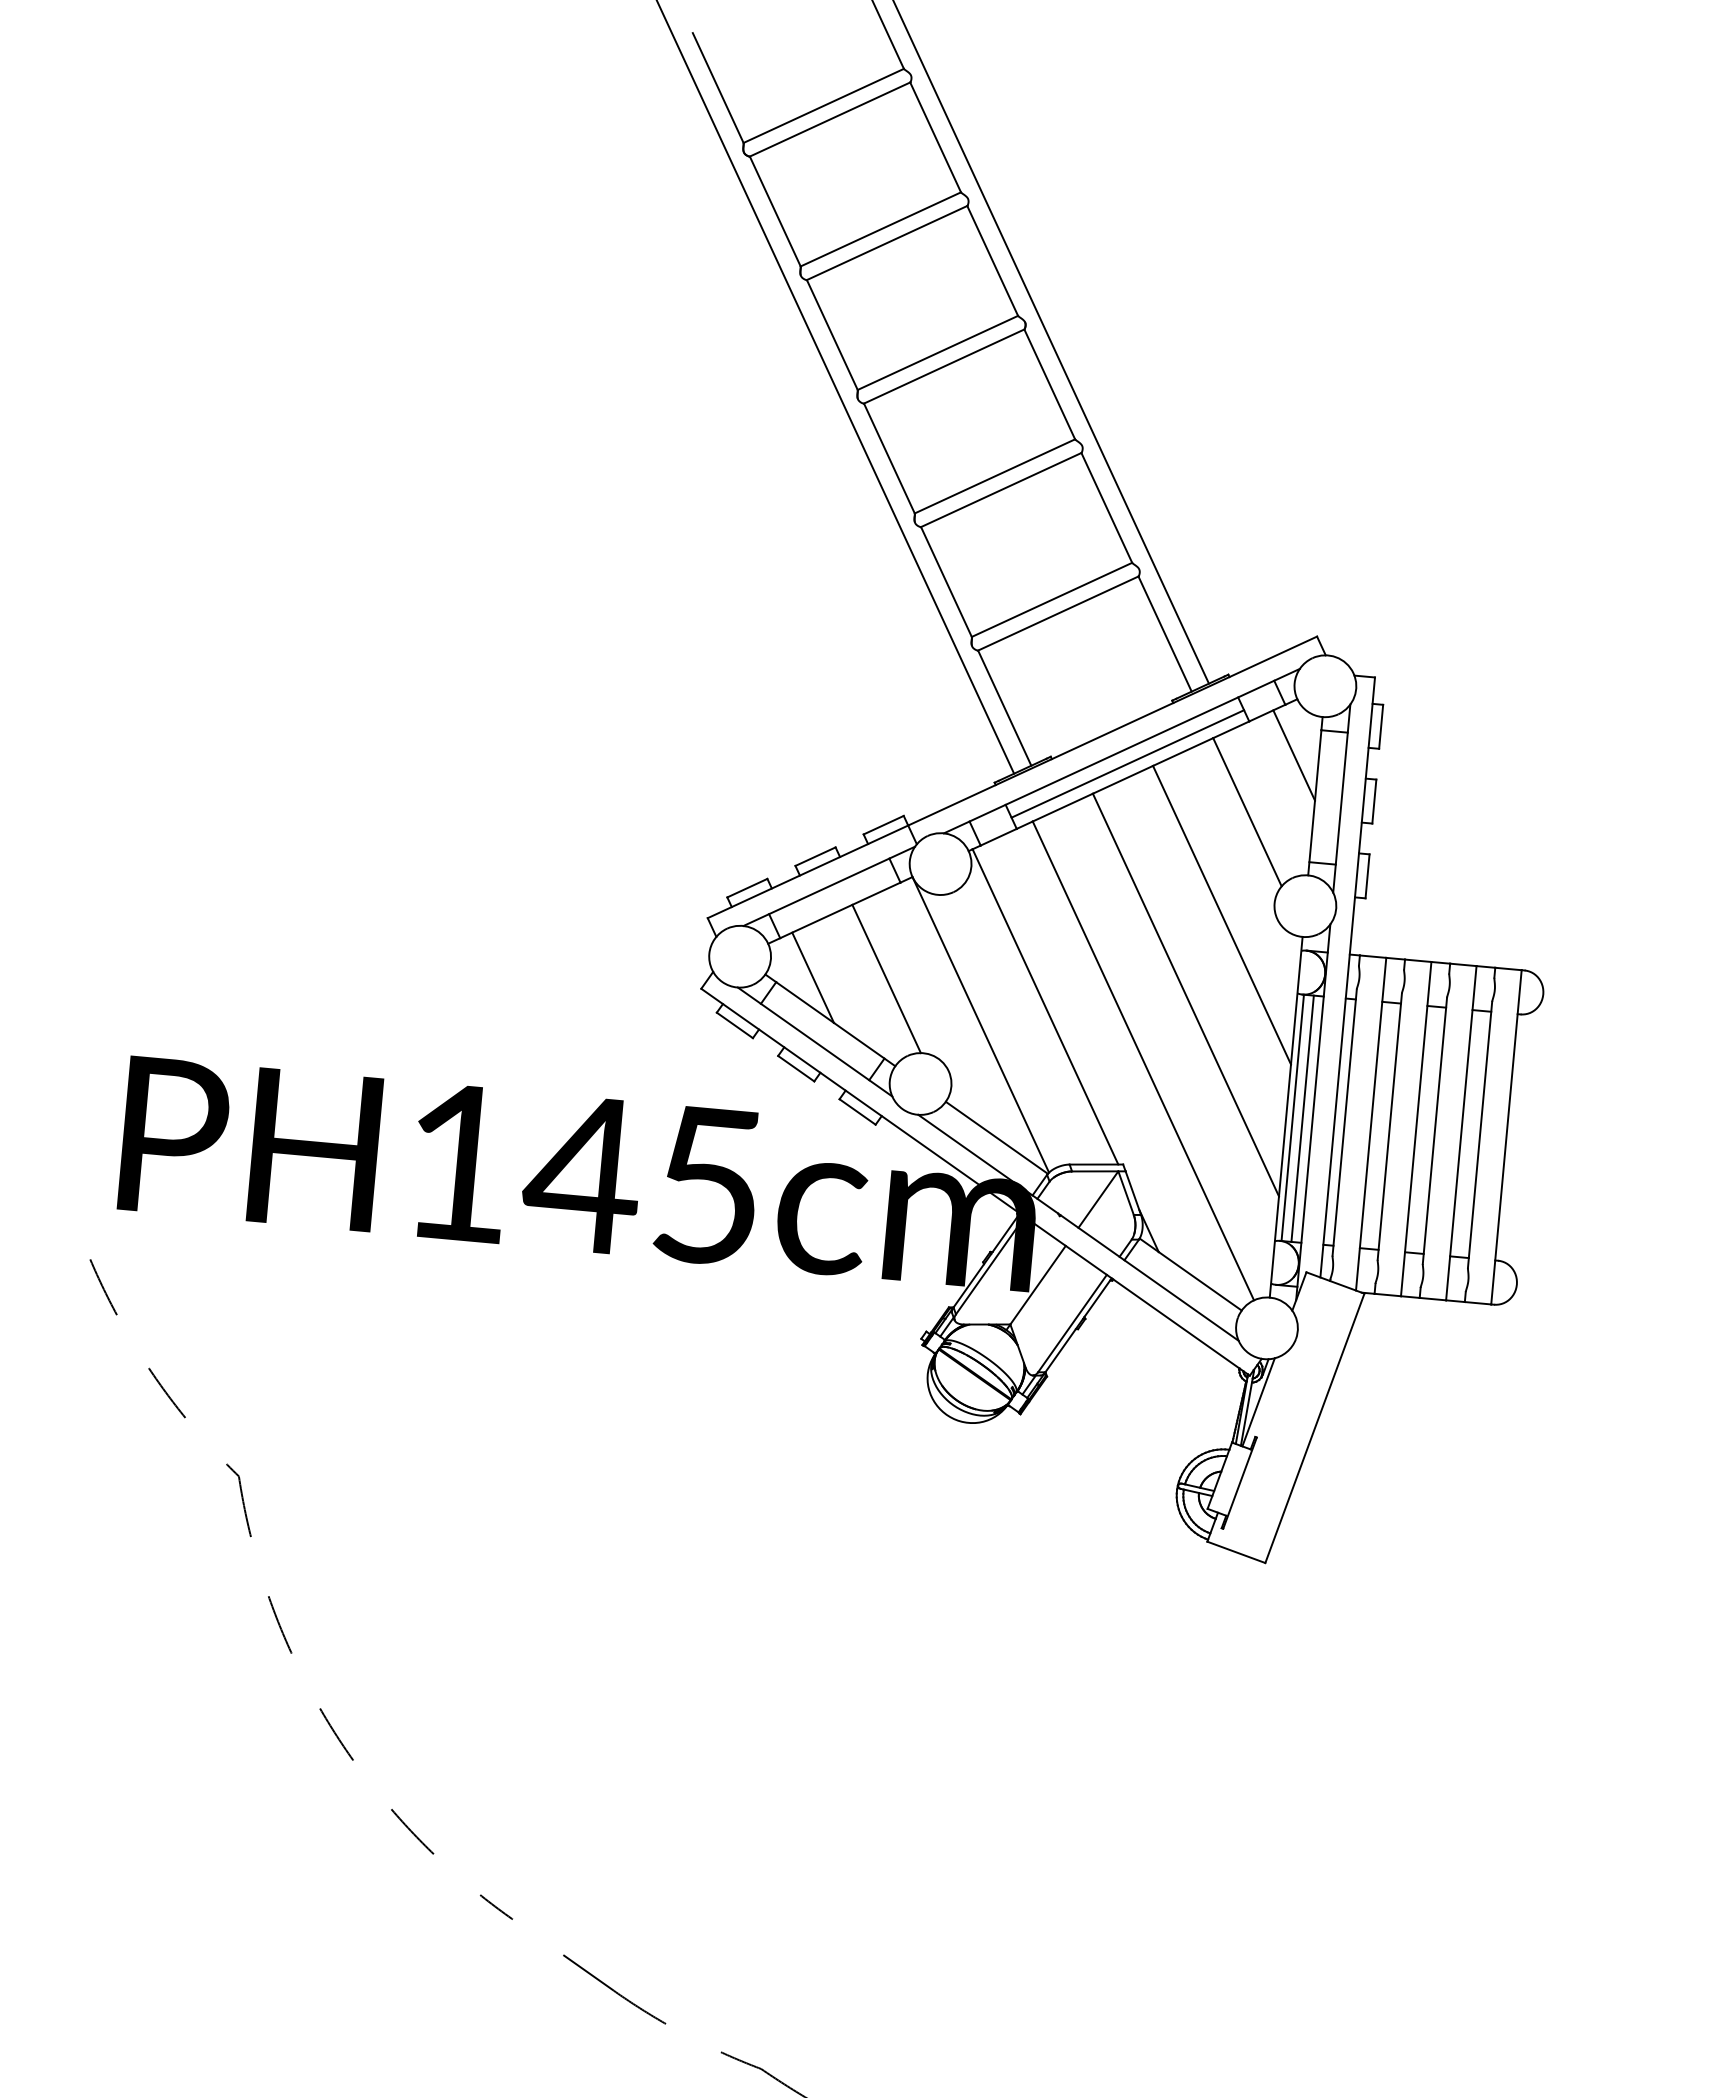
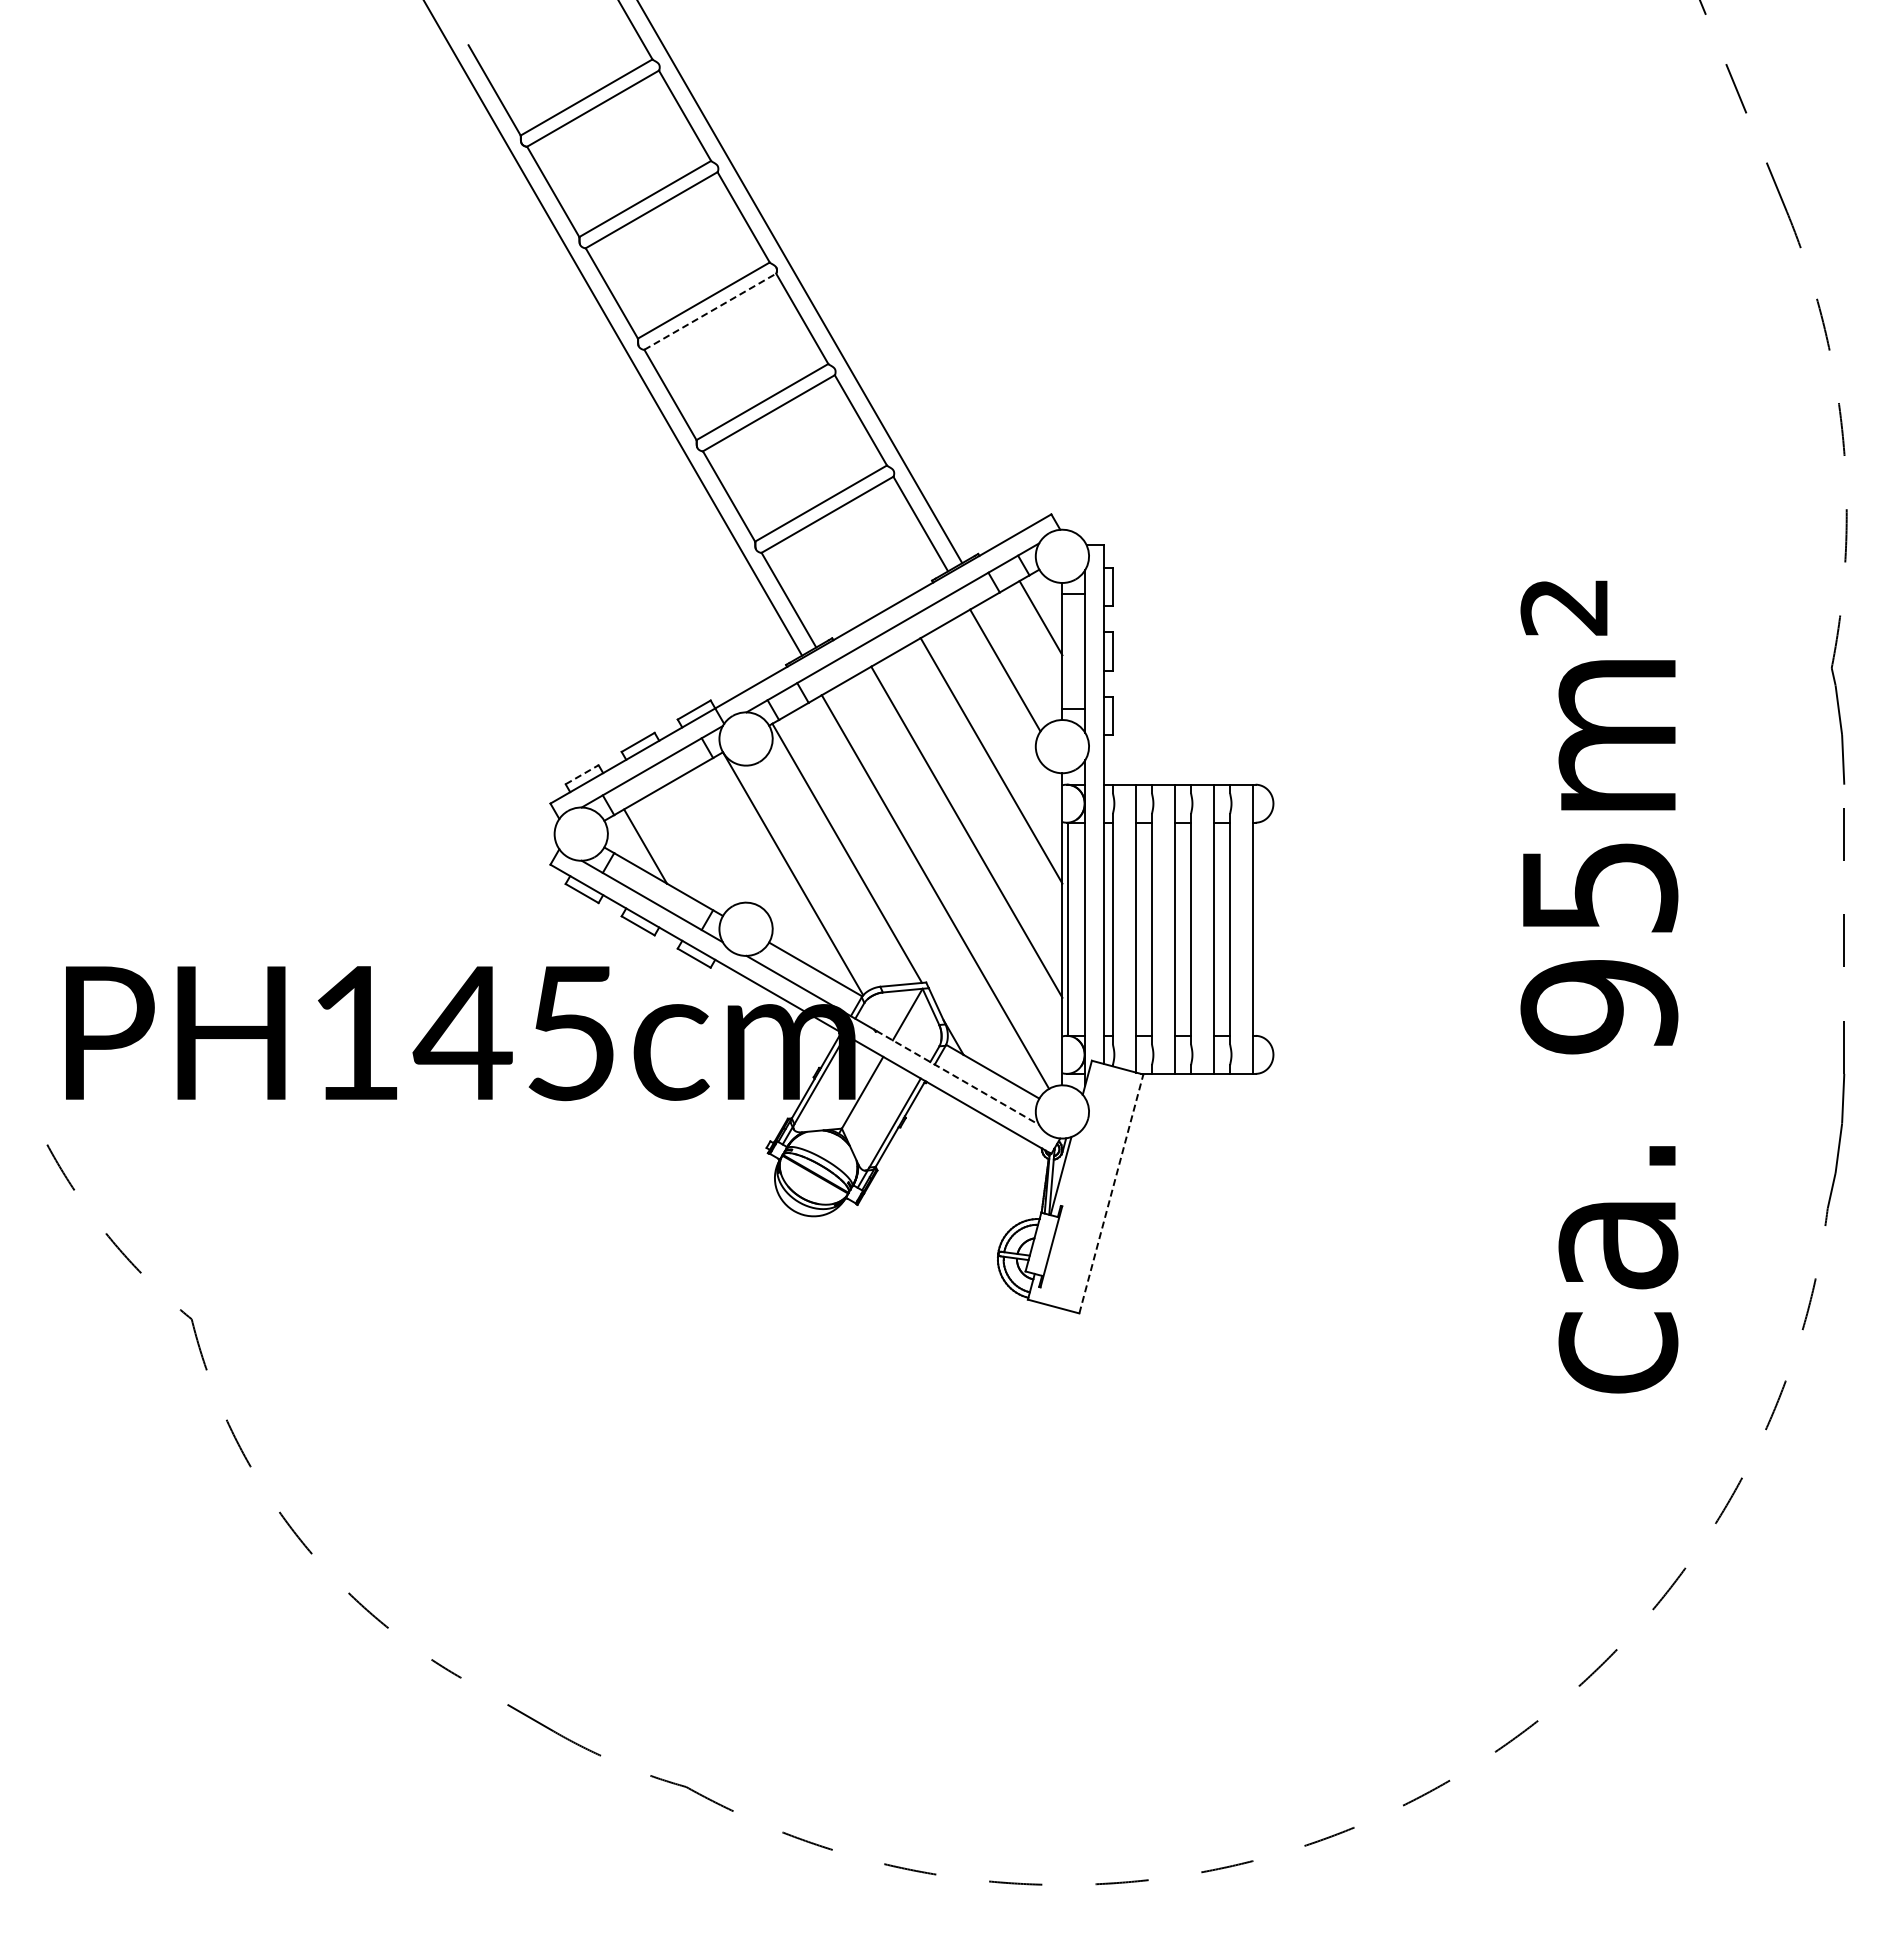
line: (944, 366) -> (710, 311), solid -> dashed
line: (1127, 763) -> (898, 638), removed
line: (747, 887) -> (582, 774), solid -> dashed
line: (886, 978) -> (708, 841), removed
line: (1302, 1117) -> (1076, 928), removed
line: (1149, 1277) -> (957, 1077), solid -> dashed
line: (1315, 1427) -> (1111, 1193), solid -> dashed

